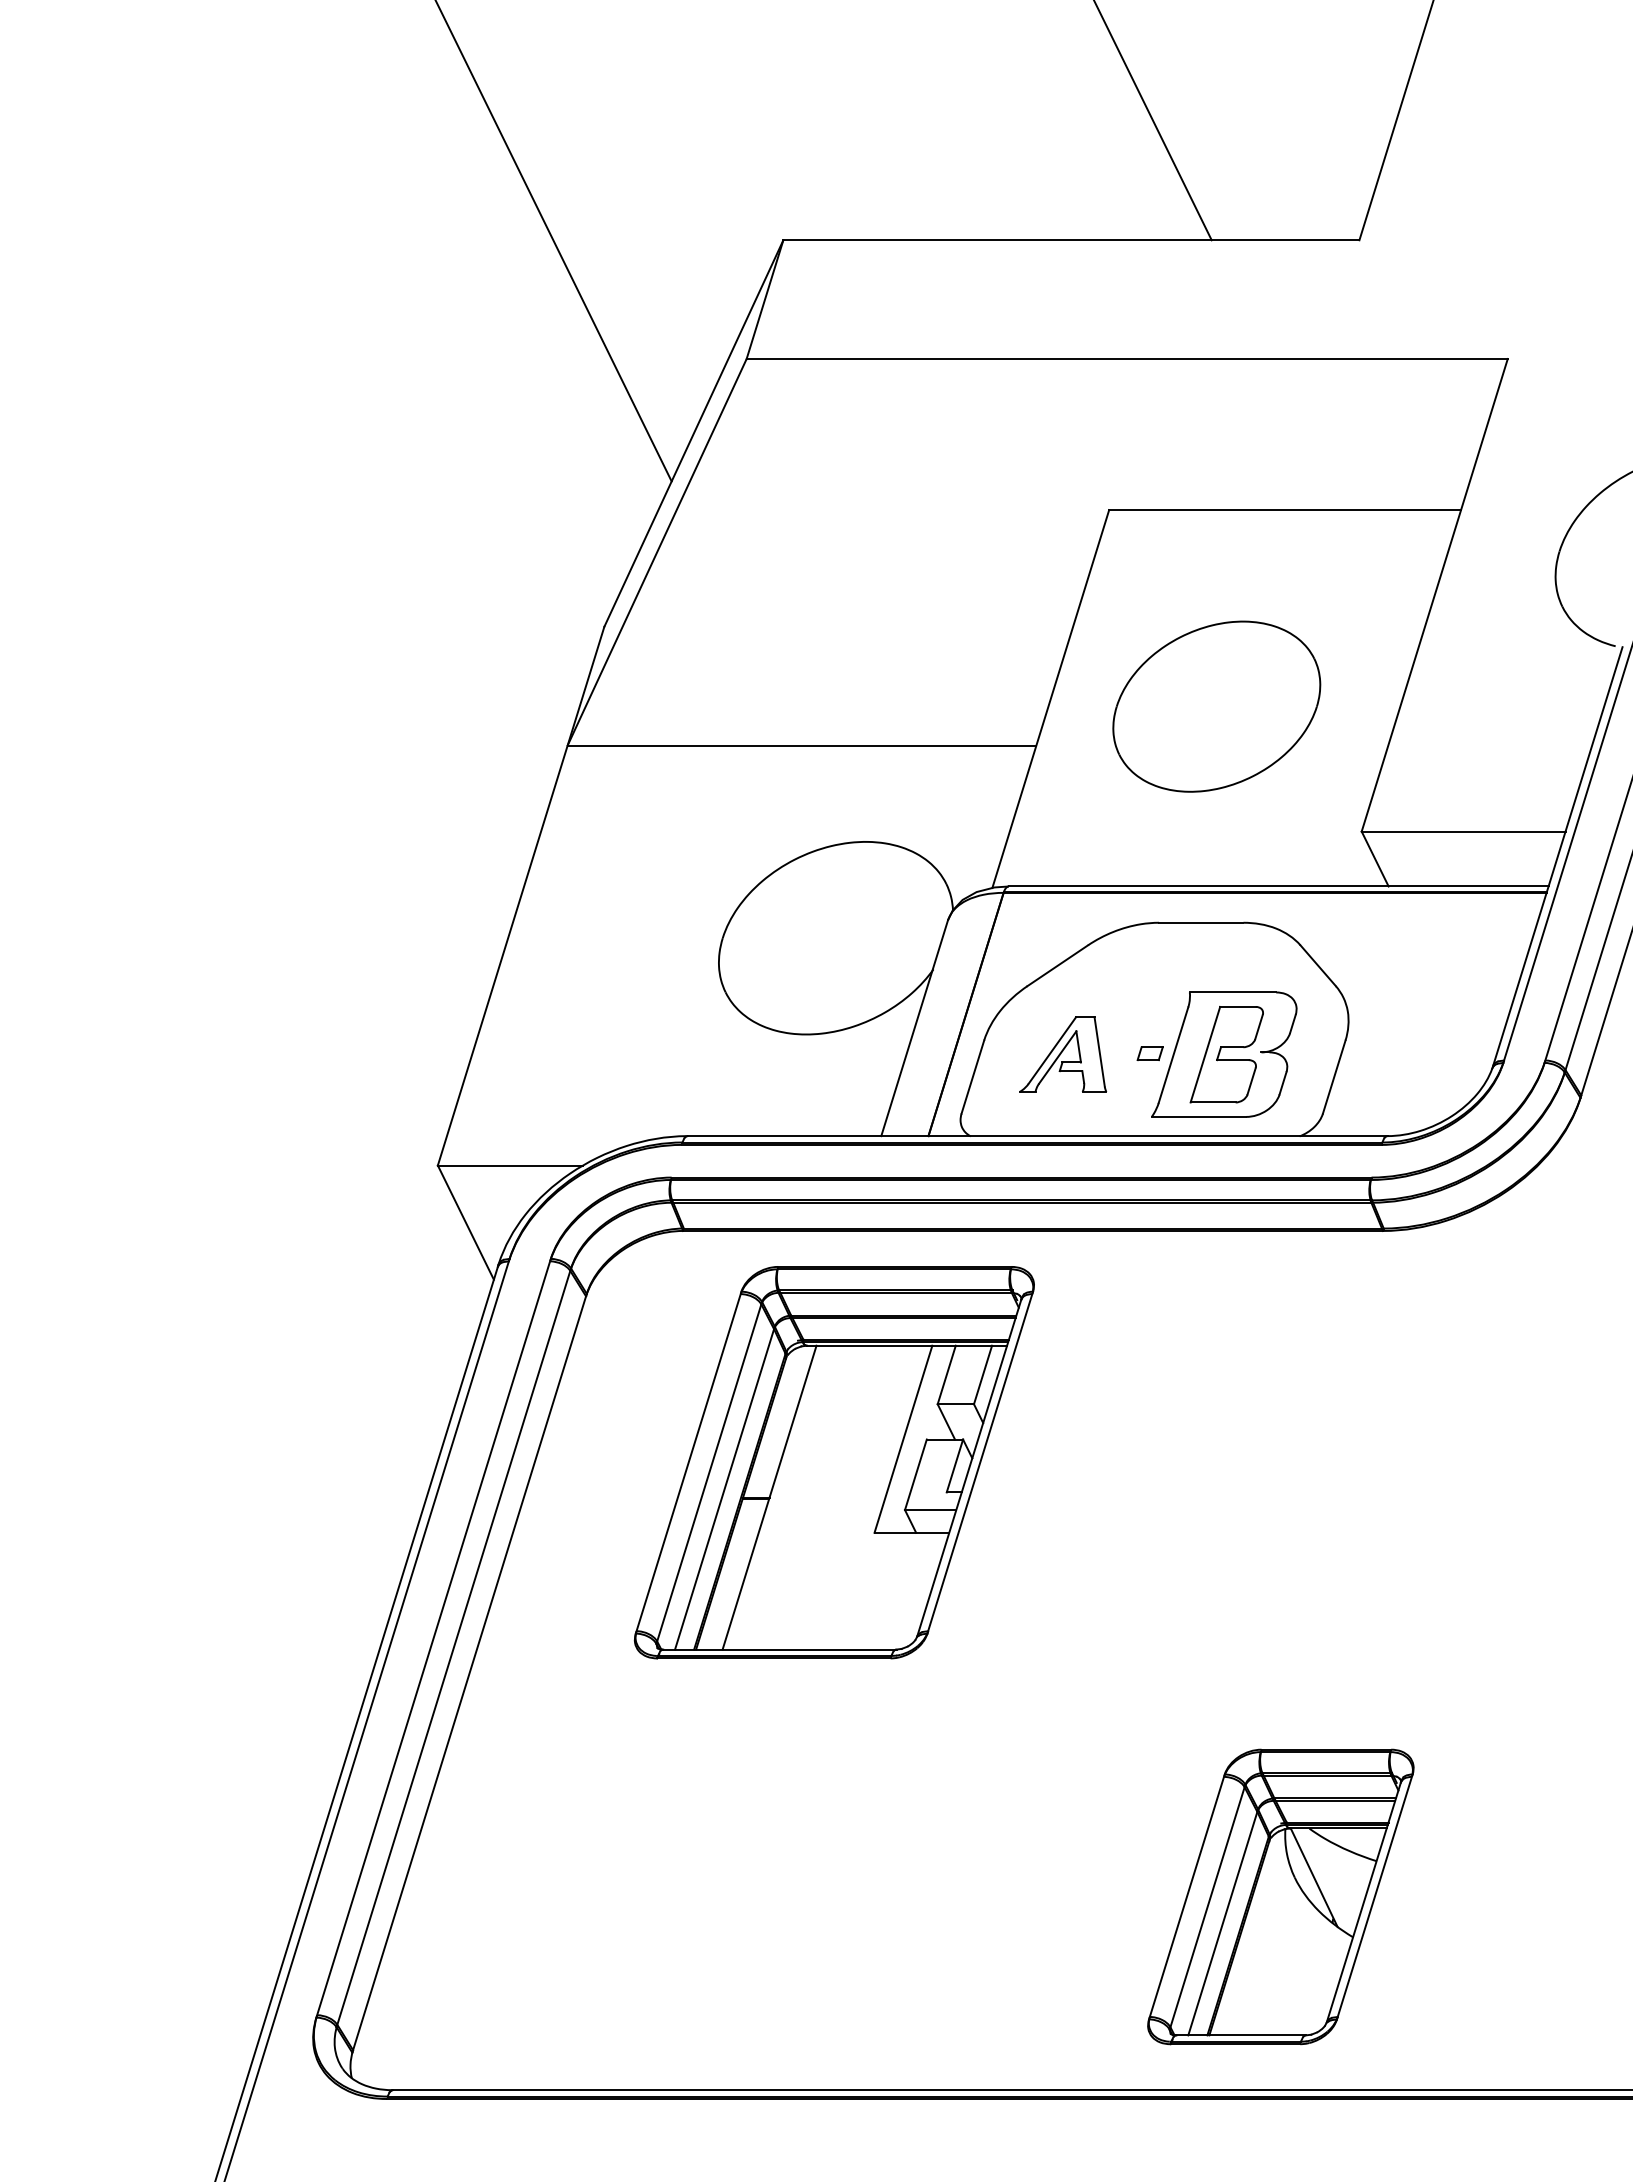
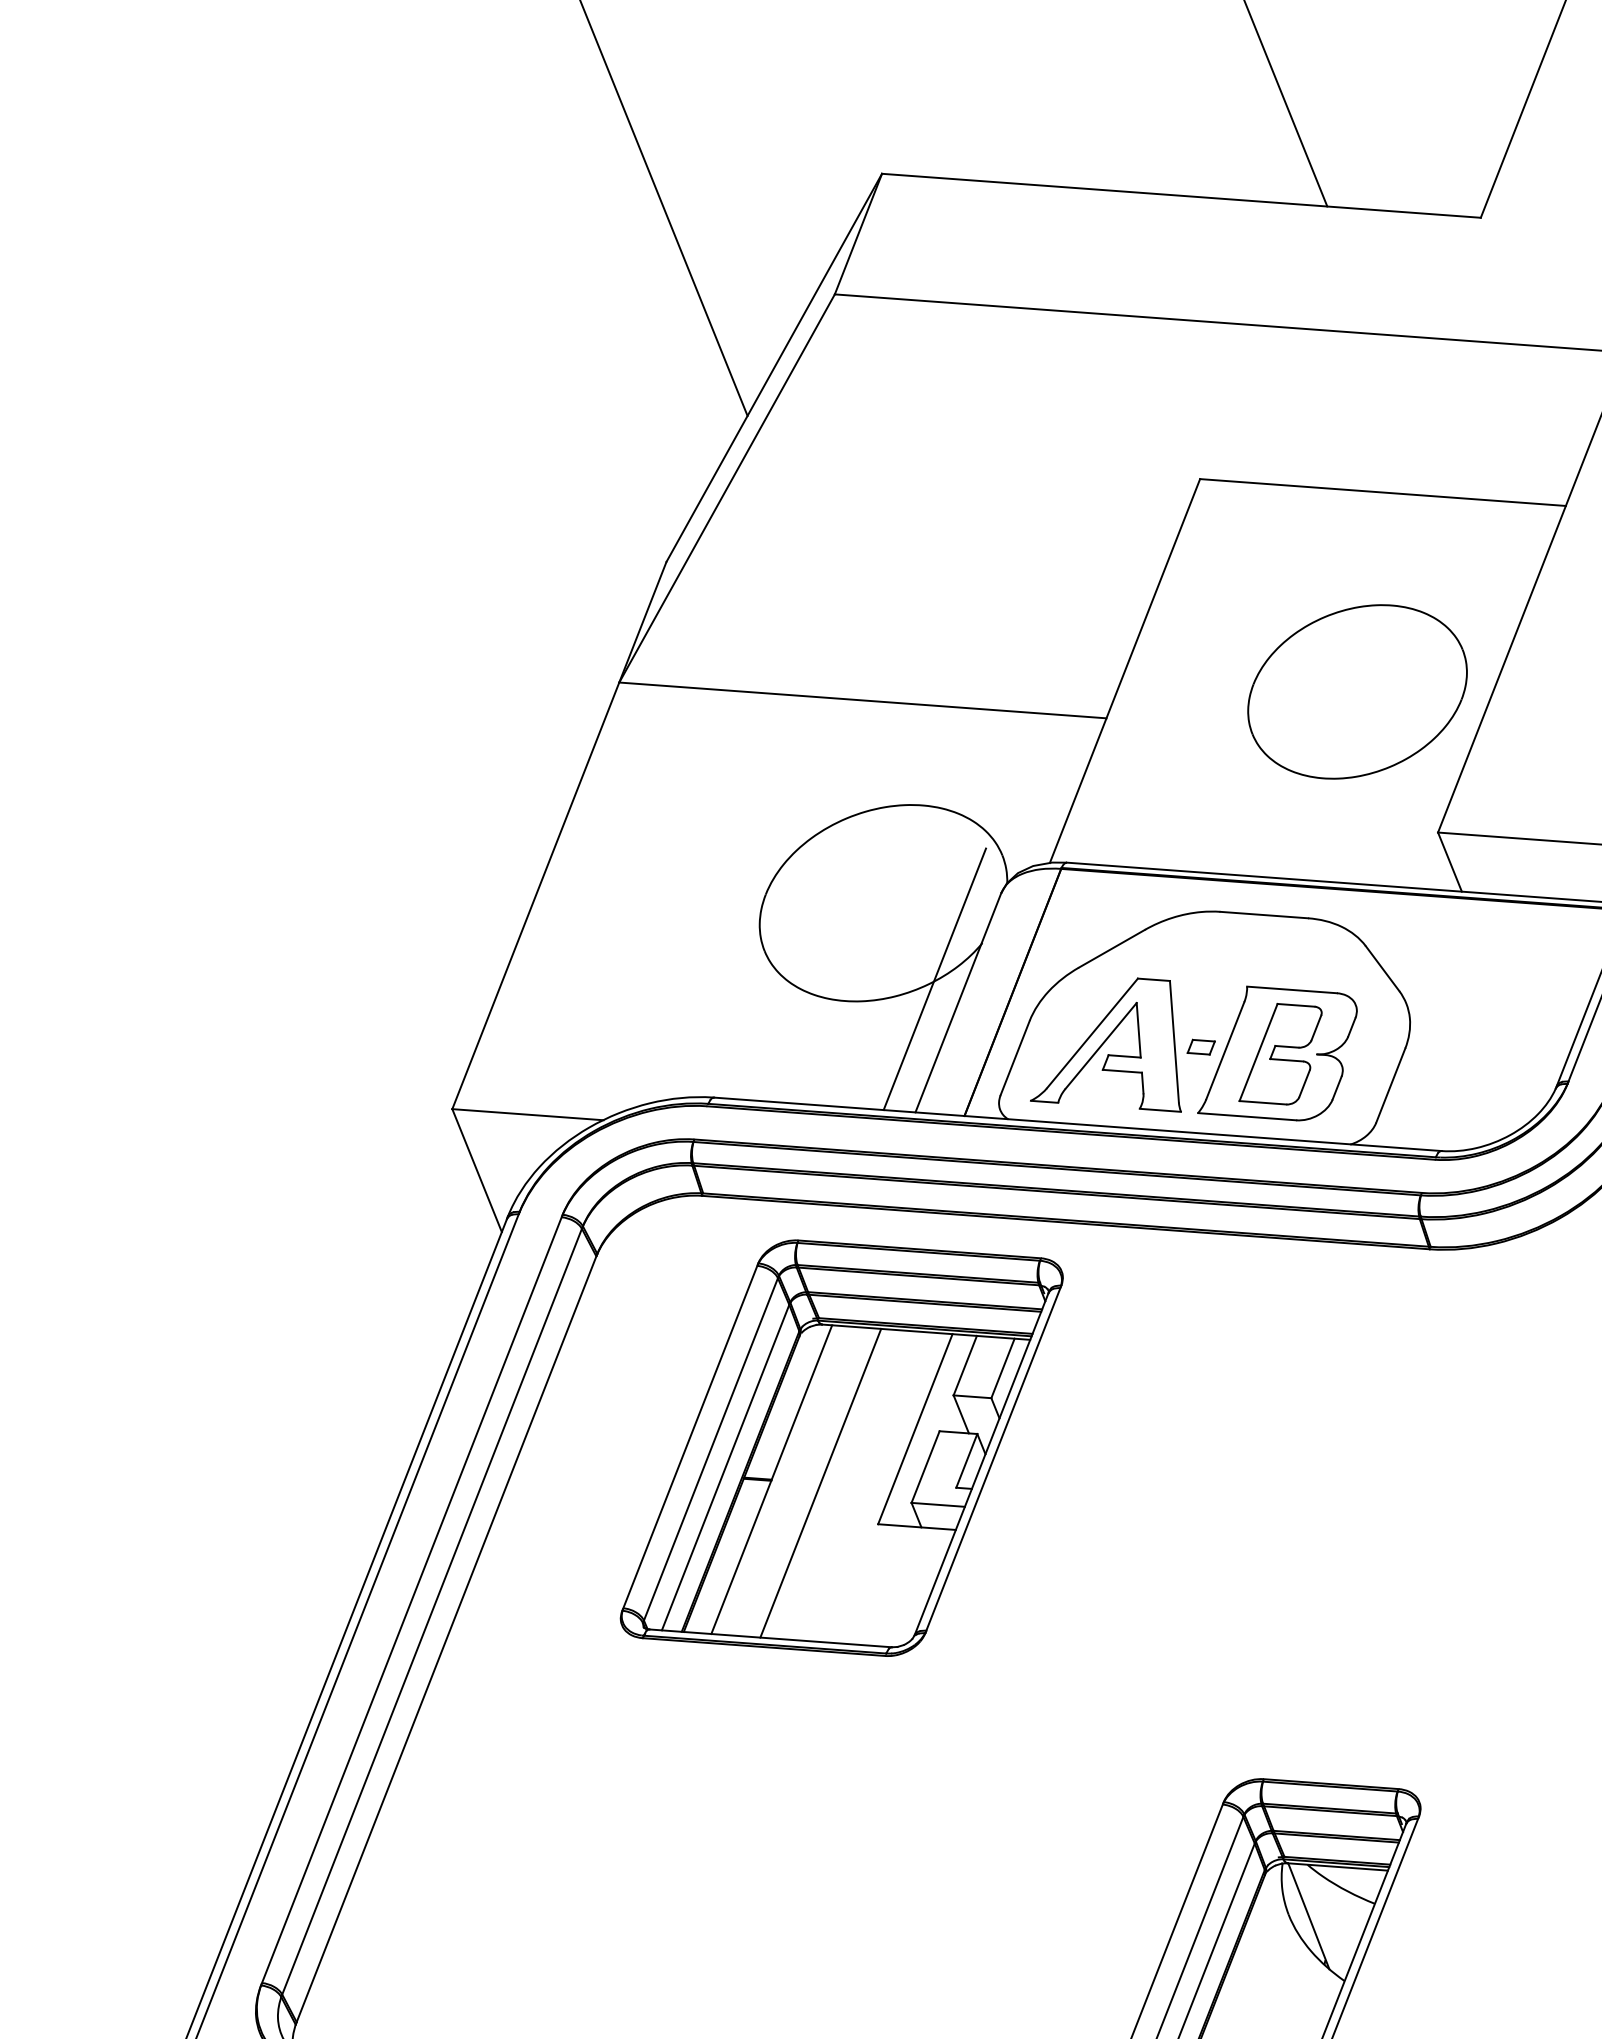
part: (1216, 706) -> (1357, 691), moved
line: (890, 1007) -> (934, 979), added
part: (1062, 1054) -> (1110, 1041), size x1.67
line: (816, 1497) -> (820, 1483), added

